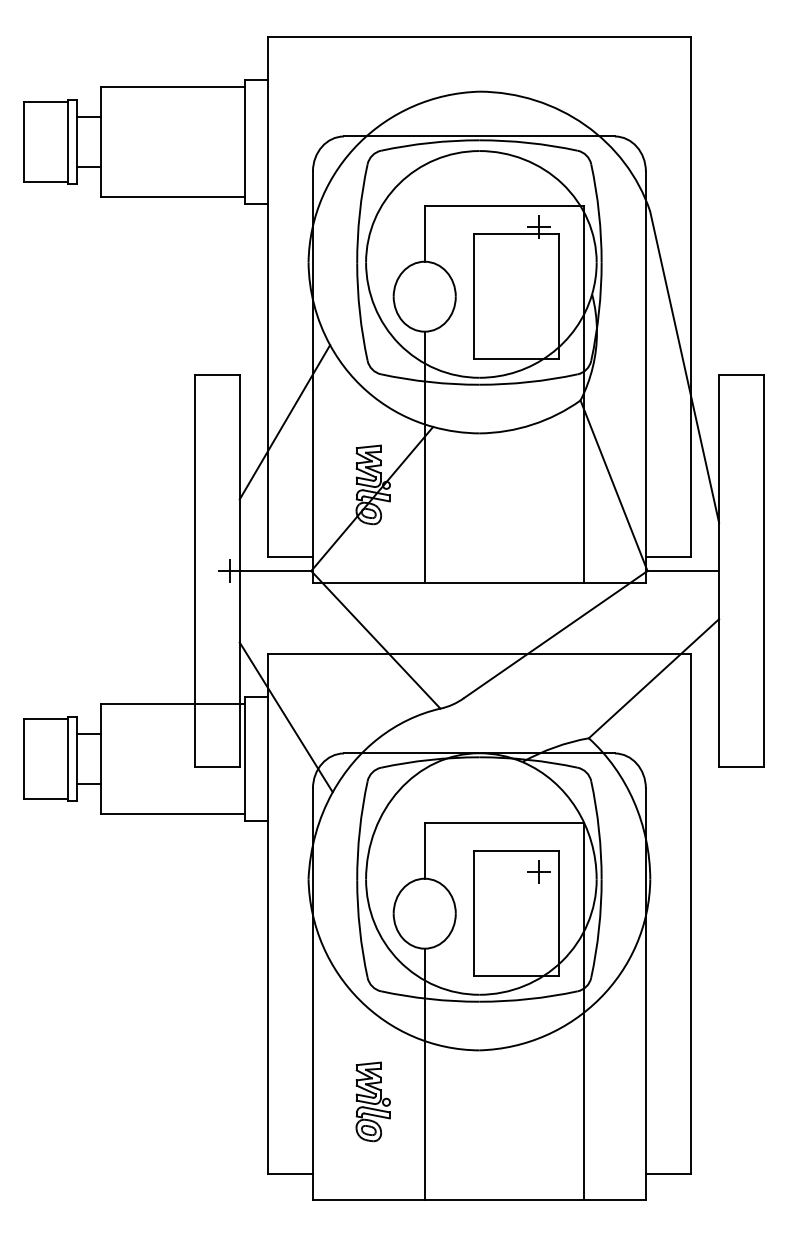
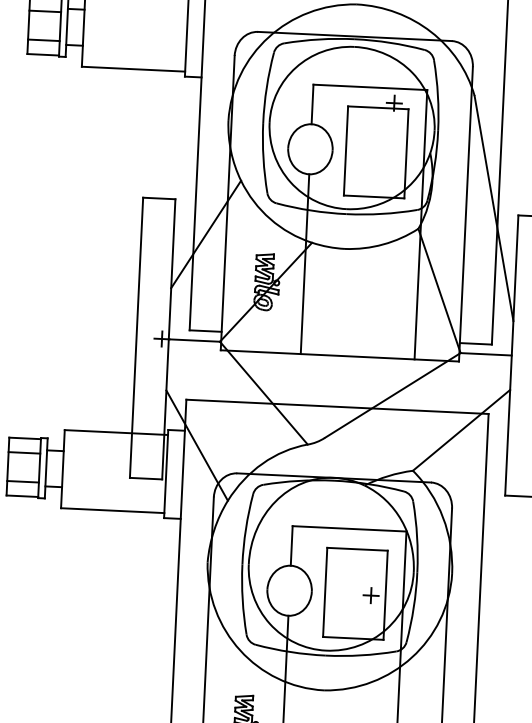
line: (45, 121) -> (44, 11), added
line: (45, 162) -> (43, 40), added
line: (45, 738) -> (24, 452), added
line: (45, 779) -> (22, 481), added
part: (538, 871) -> (370, 595), moved

